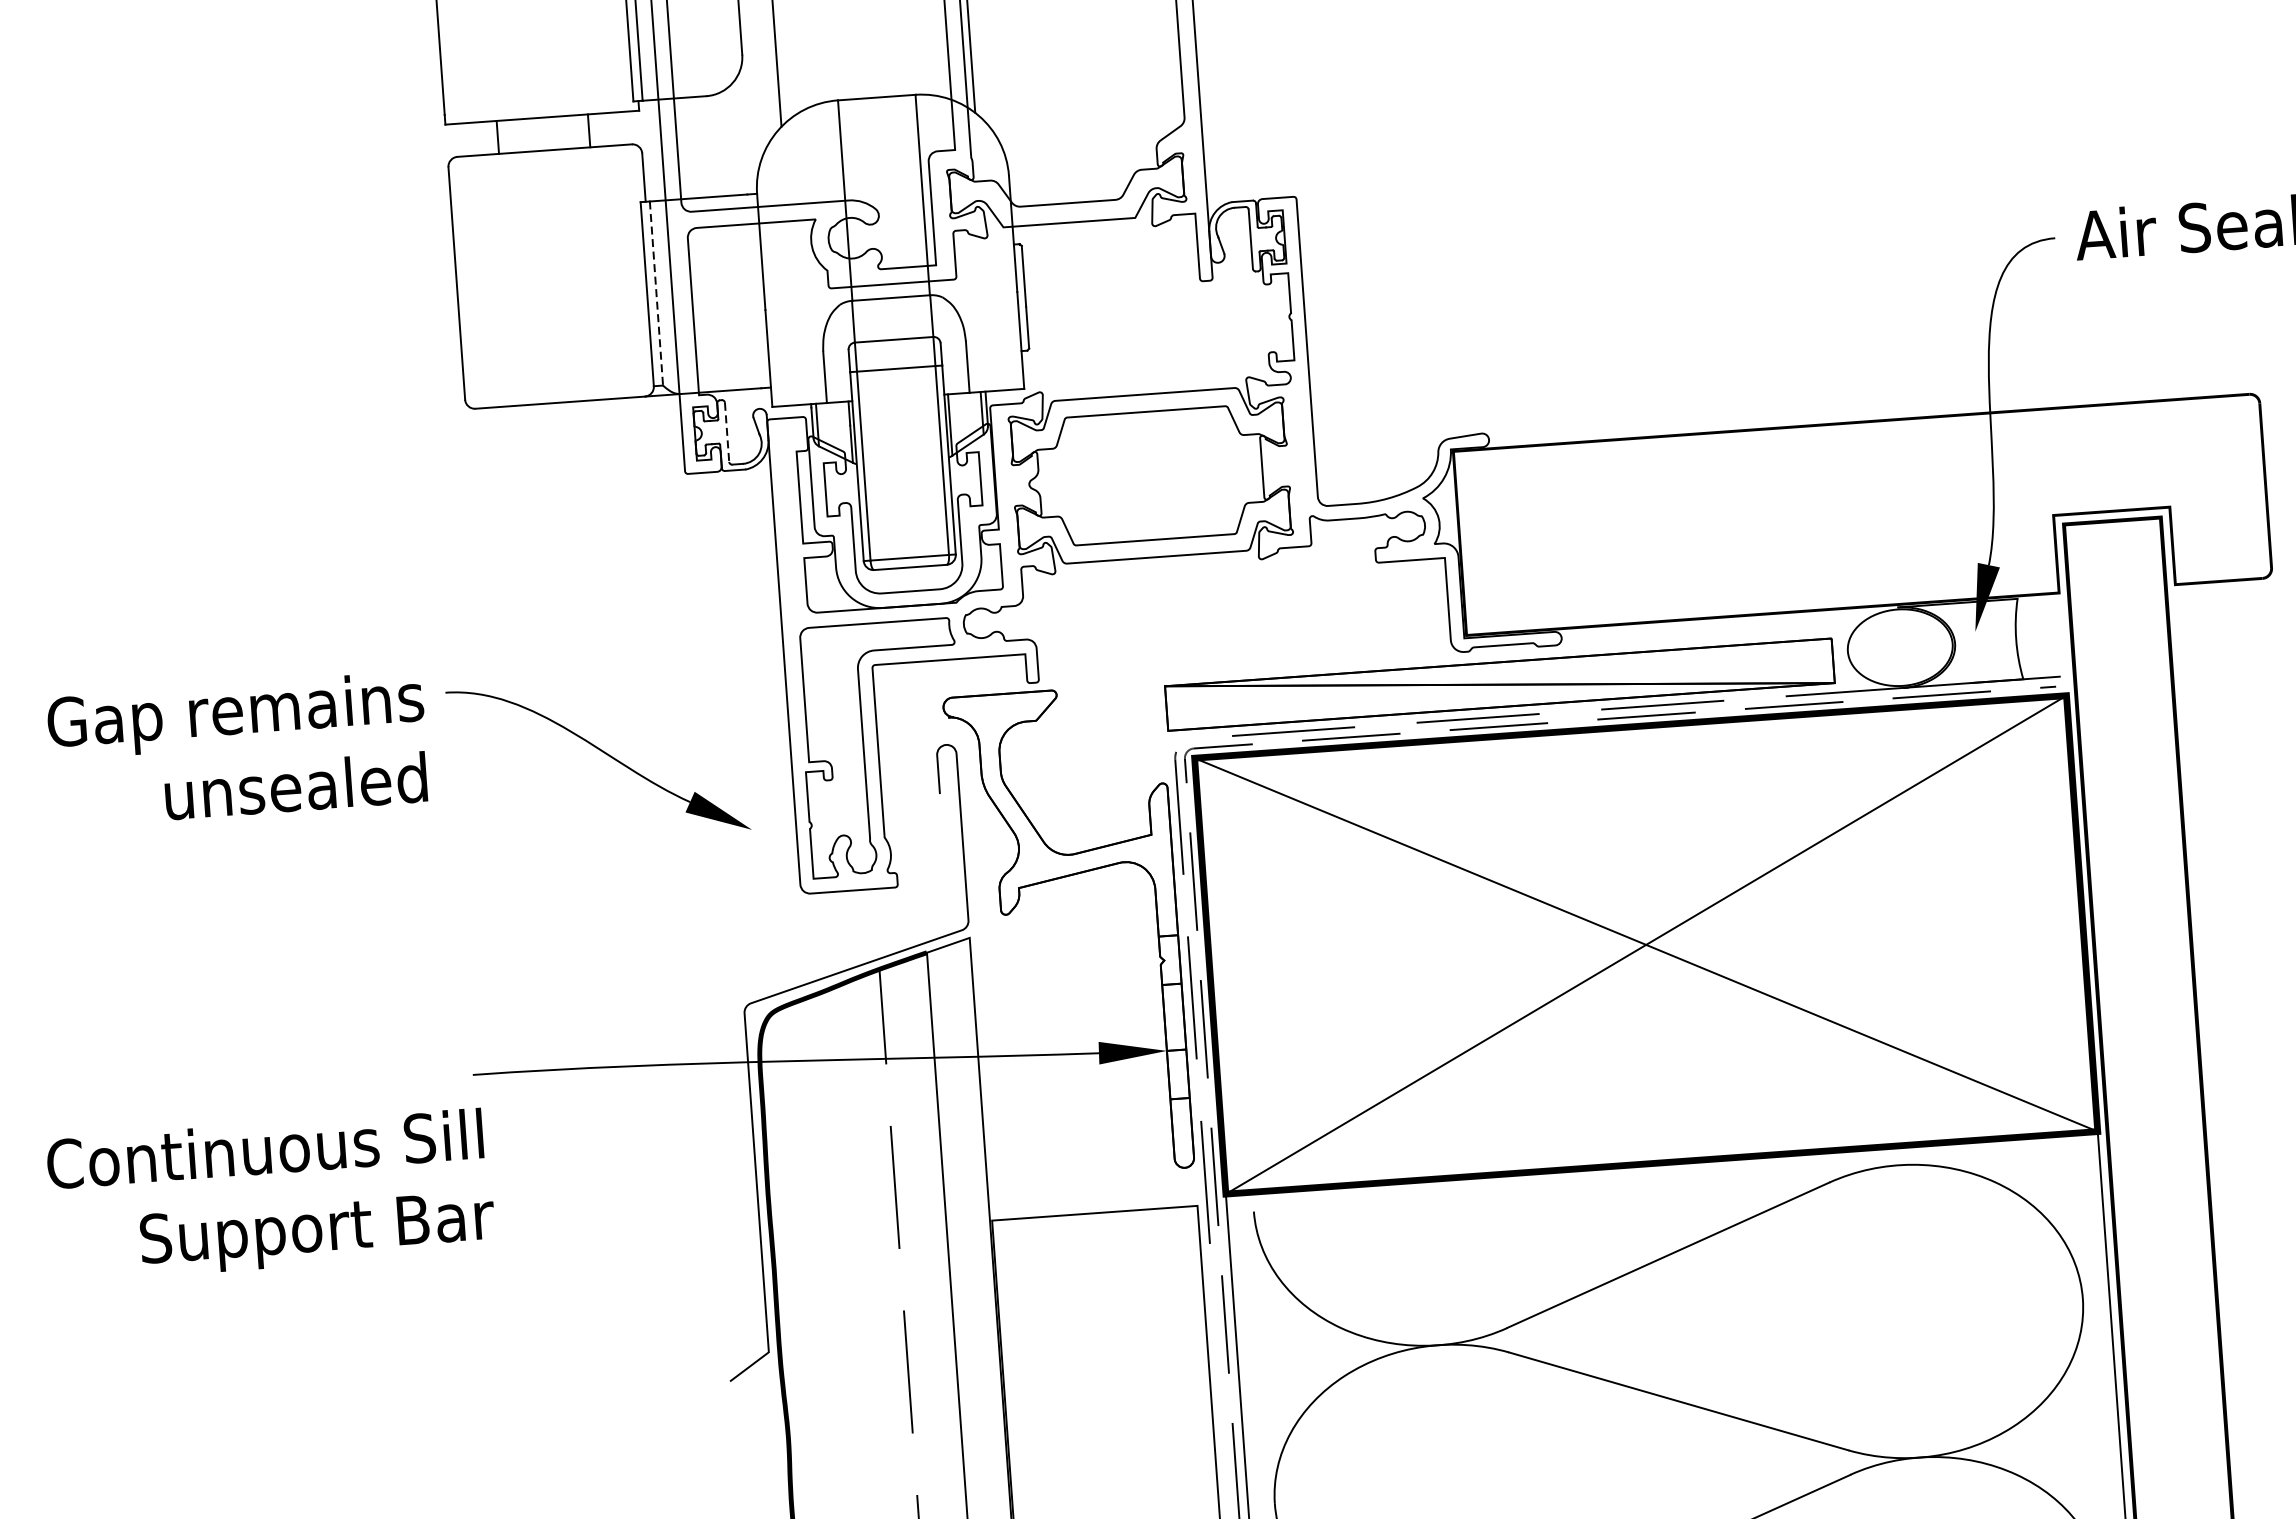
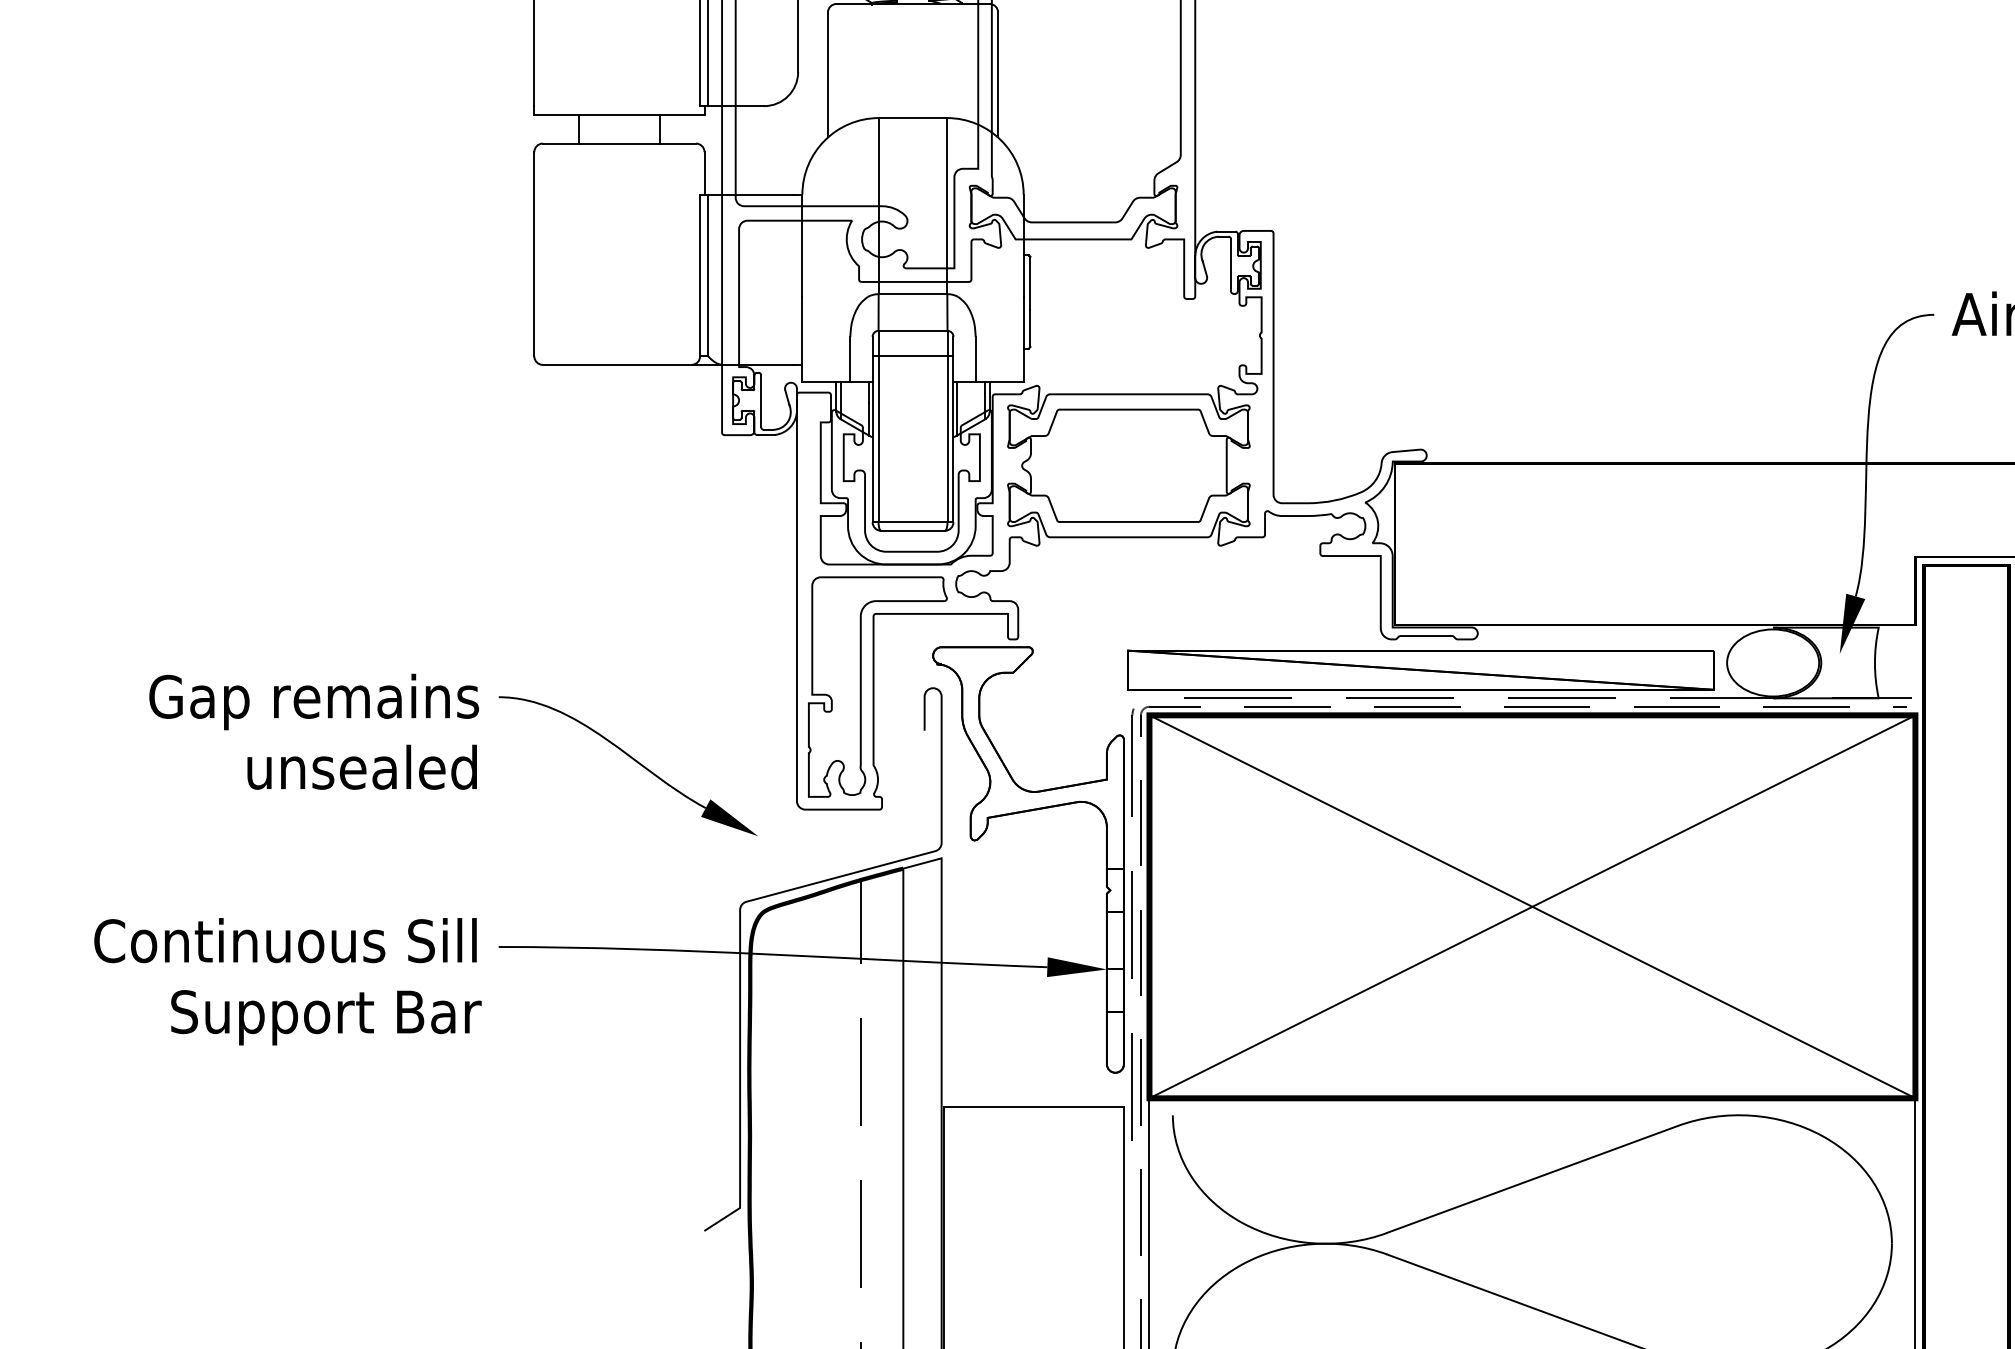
line: (656, 293) -> (708, 275), dashed -> solid
line: (727, 432) -> (761, 401), dashed -> solid
text: (238, 749) -> (314, 731), moved
part: (602, 752) -> (632, 759), moved
text: (270, 1195) -> (287, 981), moved

